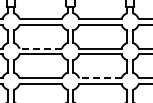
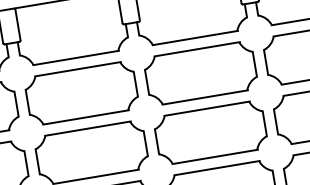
line: (40, 48) -> (85, 116), dashed -> solid
line: (99, 78) -> (213, 157), dashed -> solid

